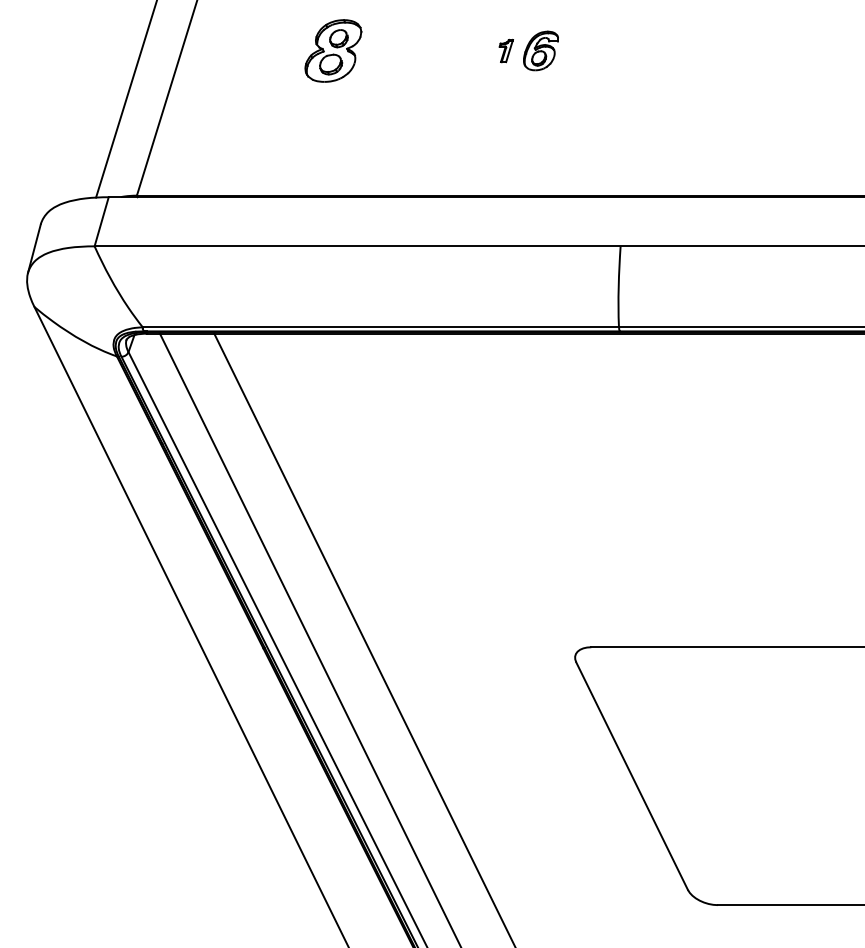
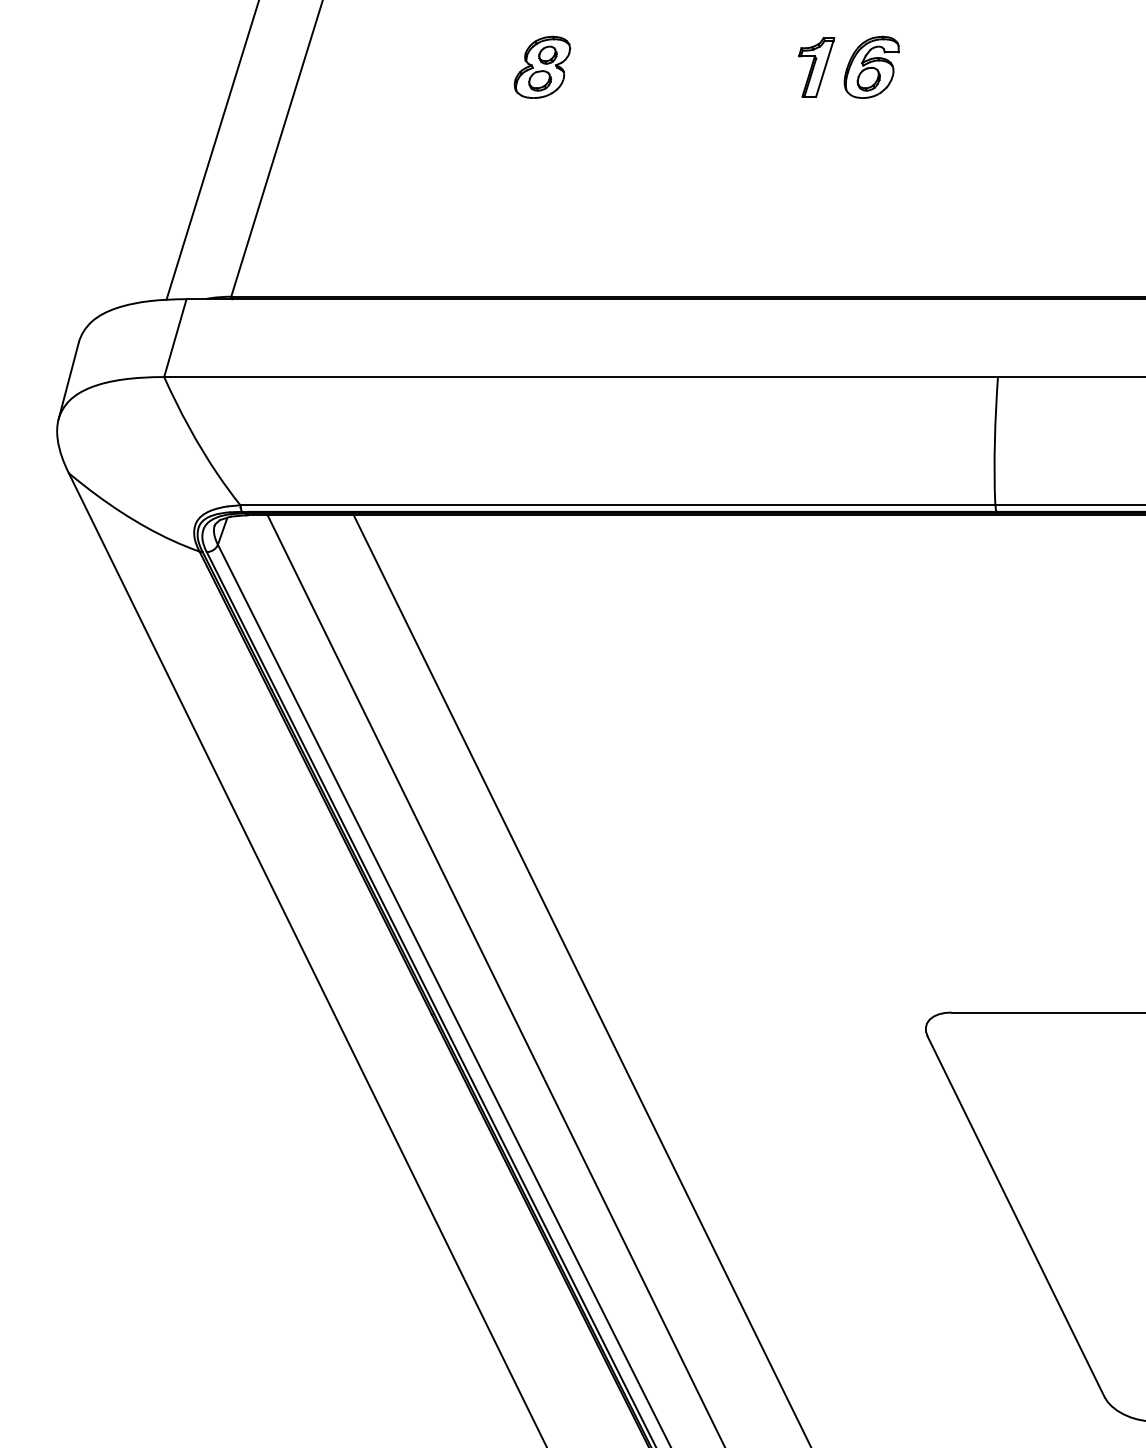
part: (332, 50) -> (541, 66), size x0.62
part: (506, 50) -> (817, 66), size x1.67

